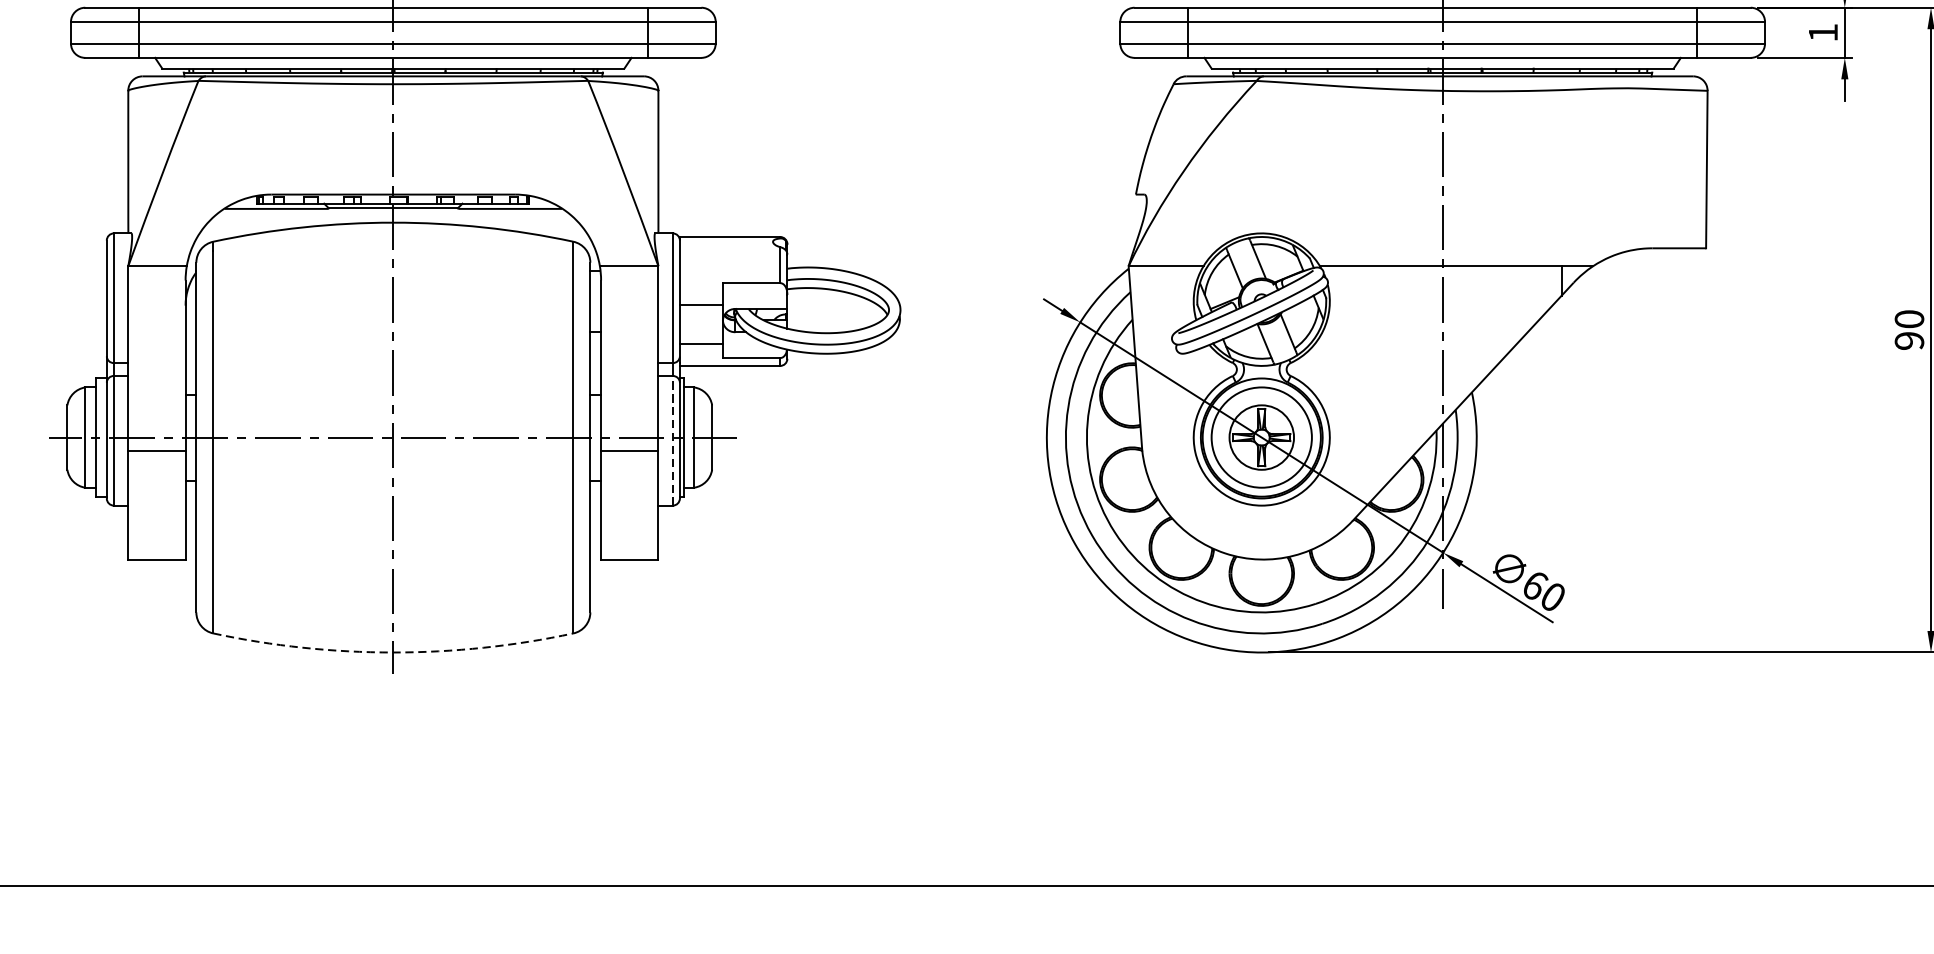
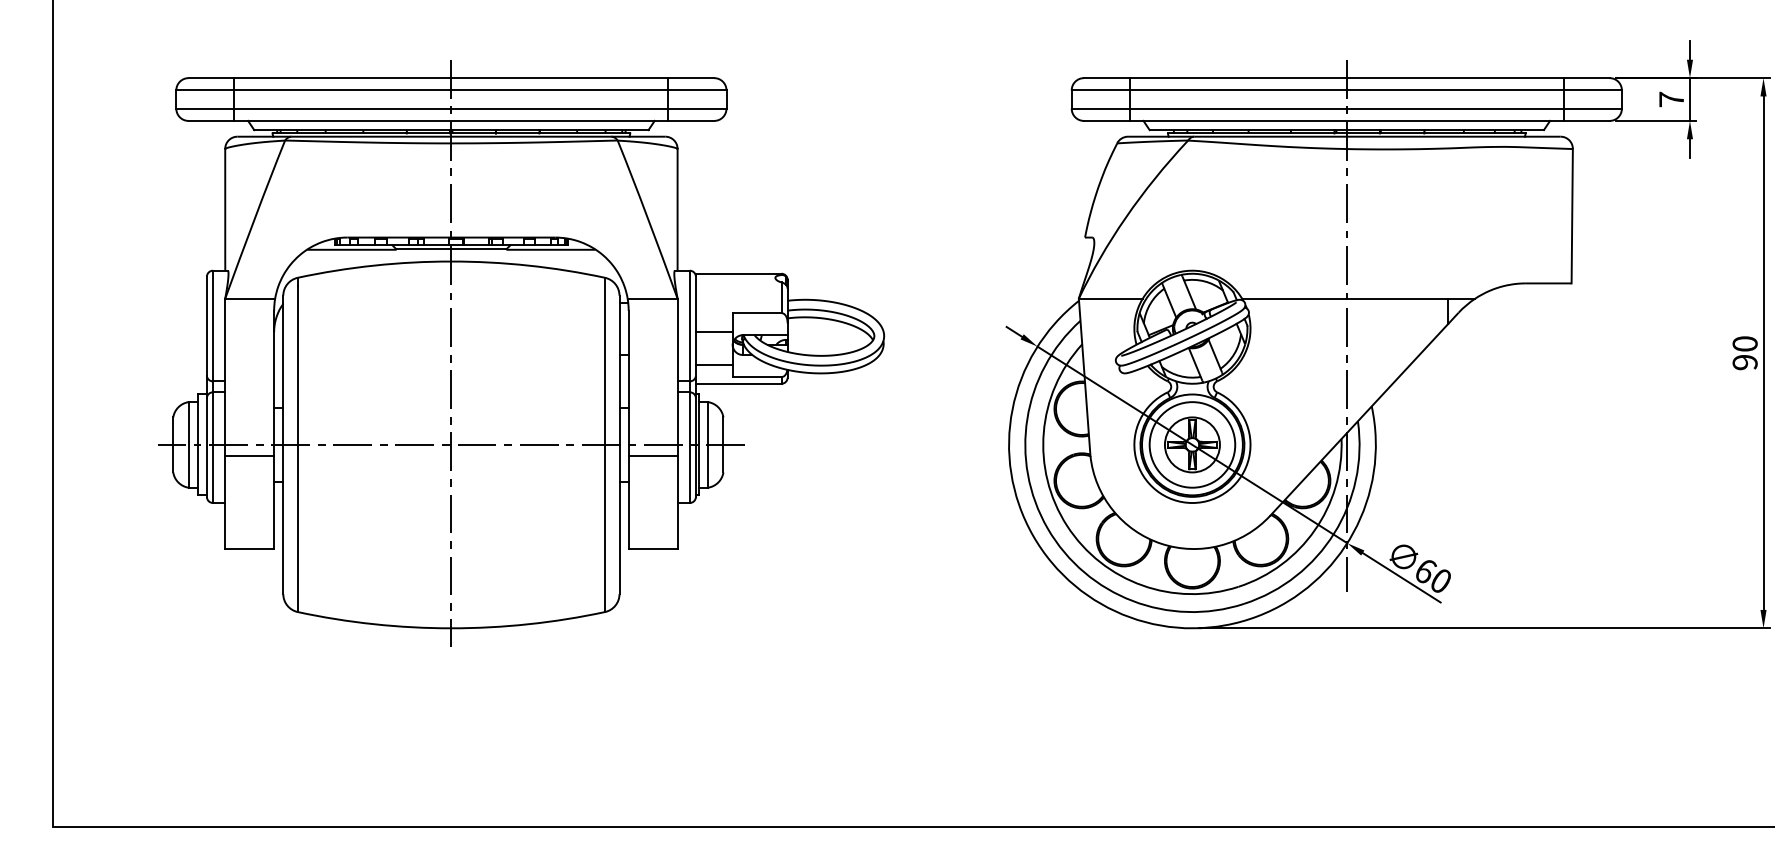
text: (1823, 32) -> (1671, 99), 1 -> 7
line: (672, 440) -> (689, 447), dashed -> solid
arc: (393, 652) -> (451, 628), dashed -> solid

